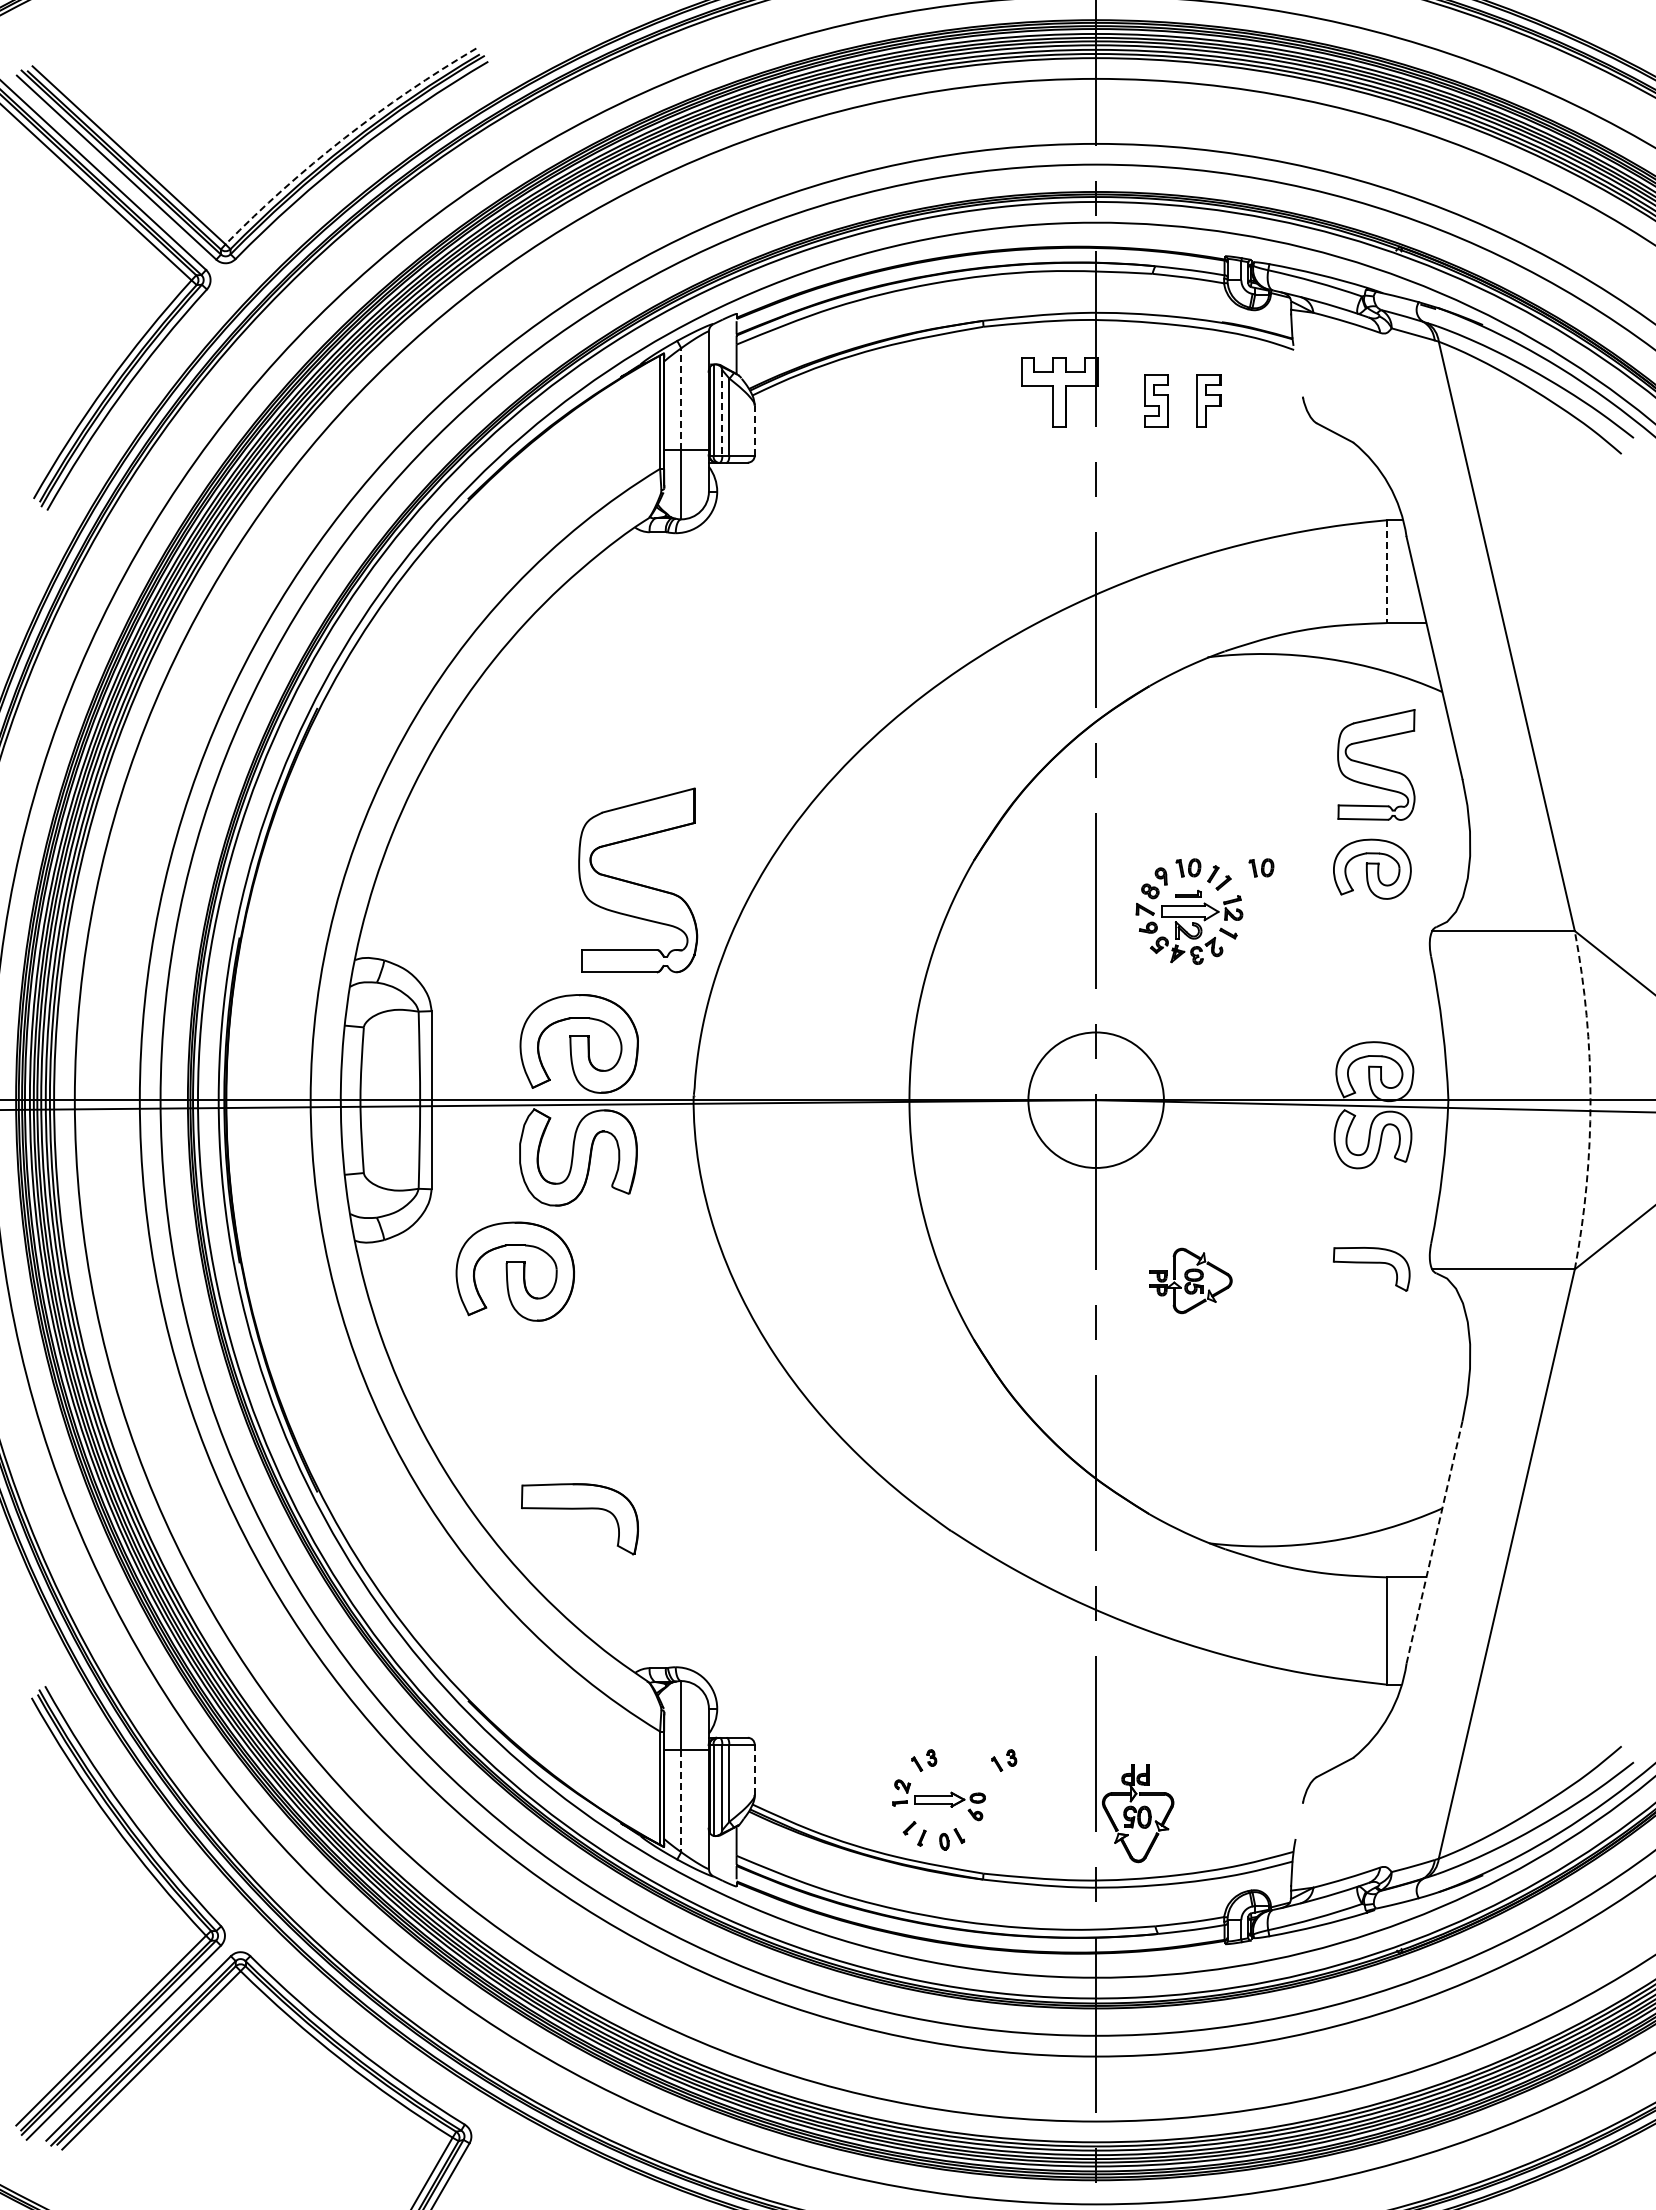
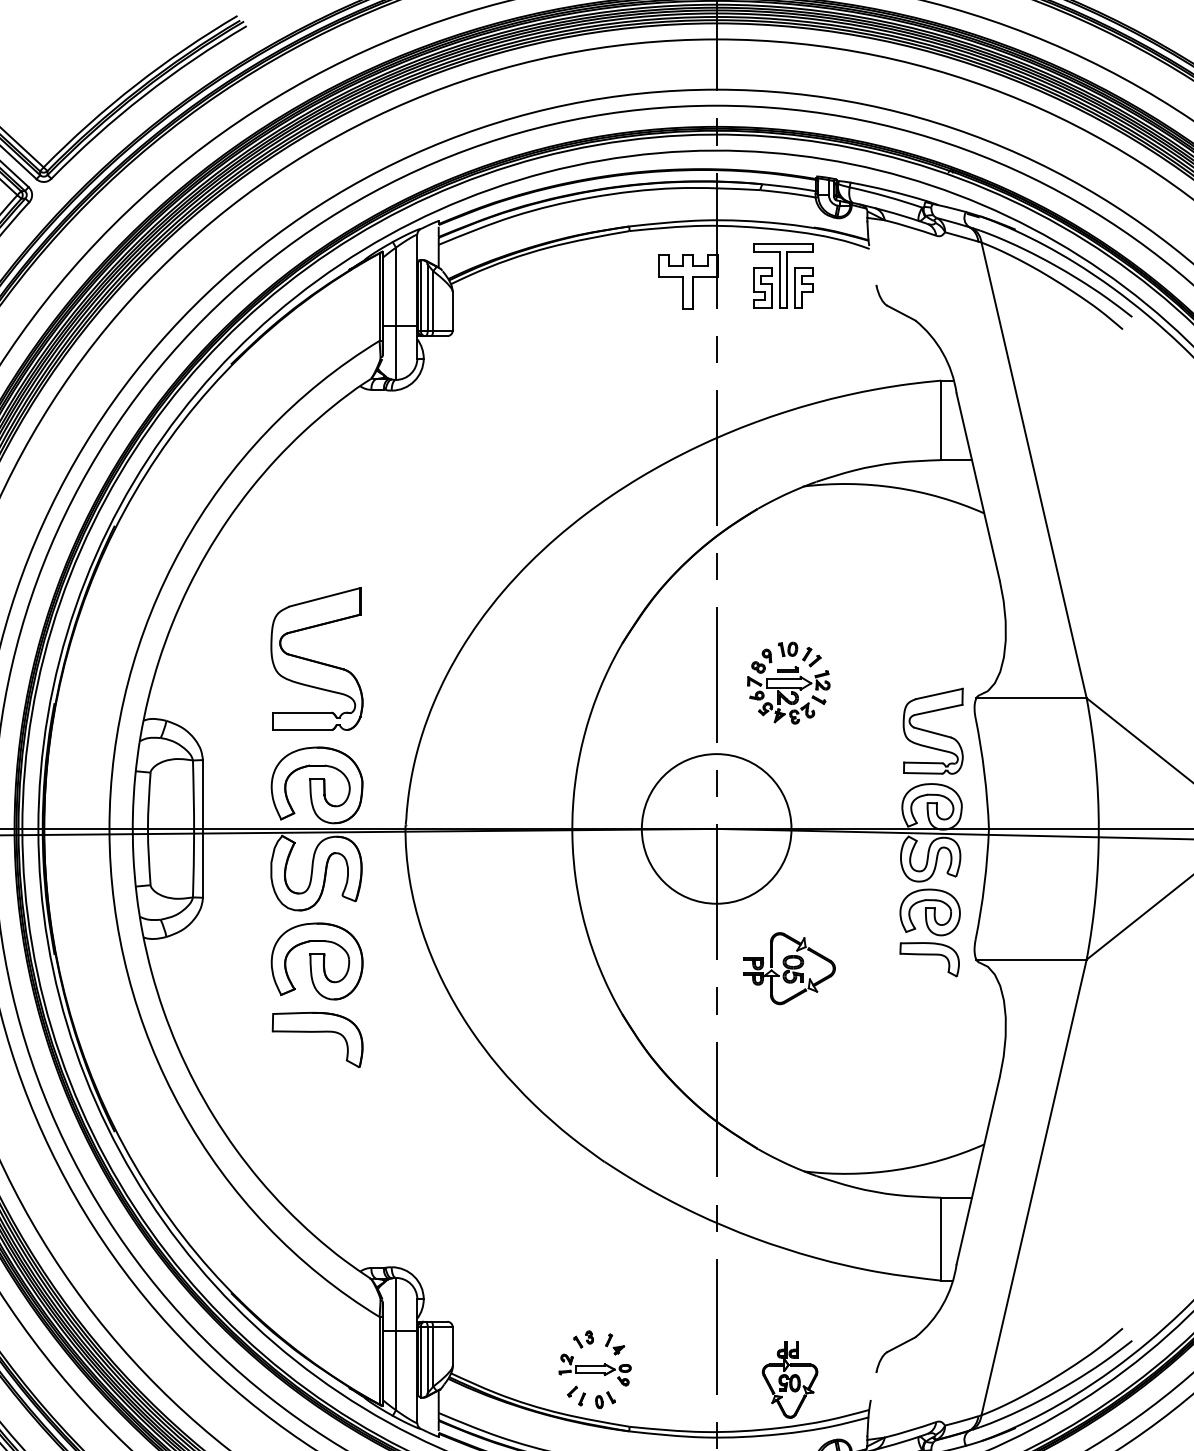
arc: (344, 138) -> (135, 85), dashed -> solid
part: (1182, 385) -> (783, 276), added
line: (681, 398) -> (396, 286), dashed -> solid
line: (722, 413) -> (427, 298), dashed -> solid
line: (754, 430) -> (452, 311), dashed -> solid
line: (1386, 572) -> (941, 420), dashed -> solid
part: (1376, 764) -> (933, 730), moved
part: (1261, 867) -> (844, 649), removed
part: (1372, 868) -> (930, 911), moved
part: (638, 880) -> (317, 659), moved
circle: (1095, 1100) -> (716, 829), size x1.43
arc: (1590, 1100) -> (1098, 829), dashed -> solid
part: (514, 1271) -> (316, 961), moved
part: (1190, 1280) -> (789, 968), size x1.43
part: (579, 1509) -> (317, 1032), moved
line: (1434, 1541) -> (978, 1170), dashed -> solid
part: (1004, 1760) -> (645, 1339), removed
part: (964, 1766) -> (614, 1343), added
line: (754, 1769) -> (452, 1346), dashed -> solid
line: (681, 1801) -> (396, 1371), dashed -> solid
part: (1138, 1813) -> (790, 1380), moved

